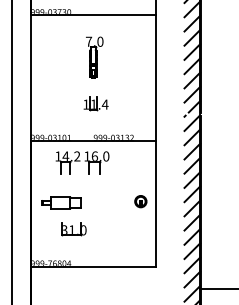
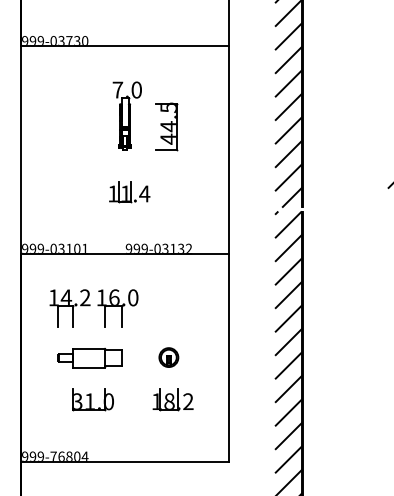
part: (118, 64) -> (166, 127), added
part: (82, 162) -> (93, 307), moved
part: (140, 201) -> (168, 357), moved
part: (61, 202) -> (90, 357), moved
part: (122, 229) -> (173, 400), added

